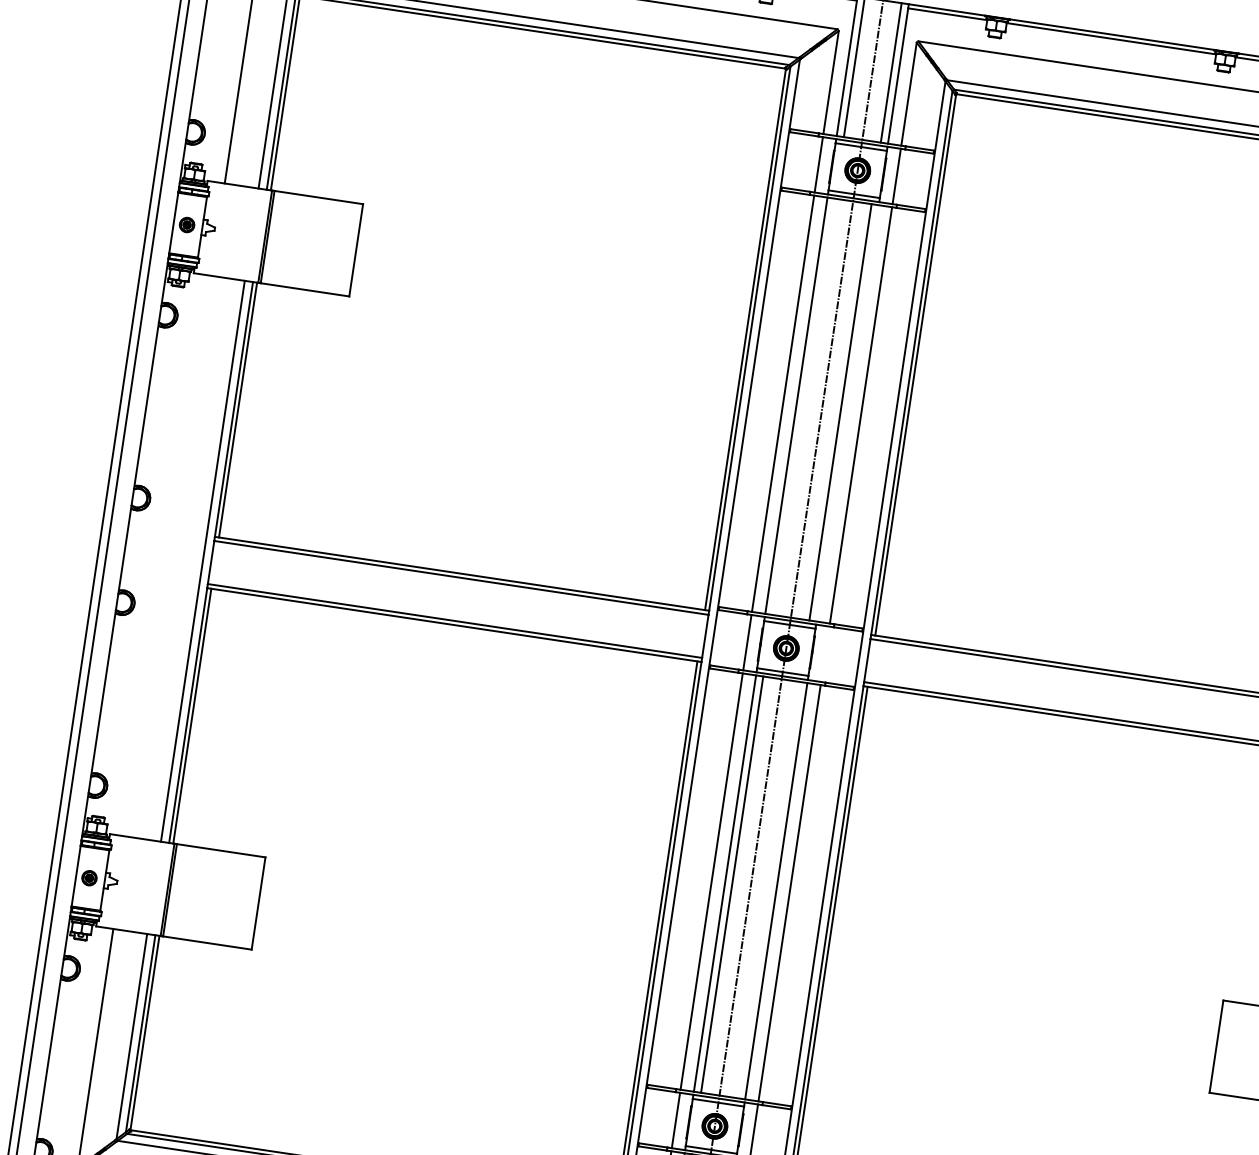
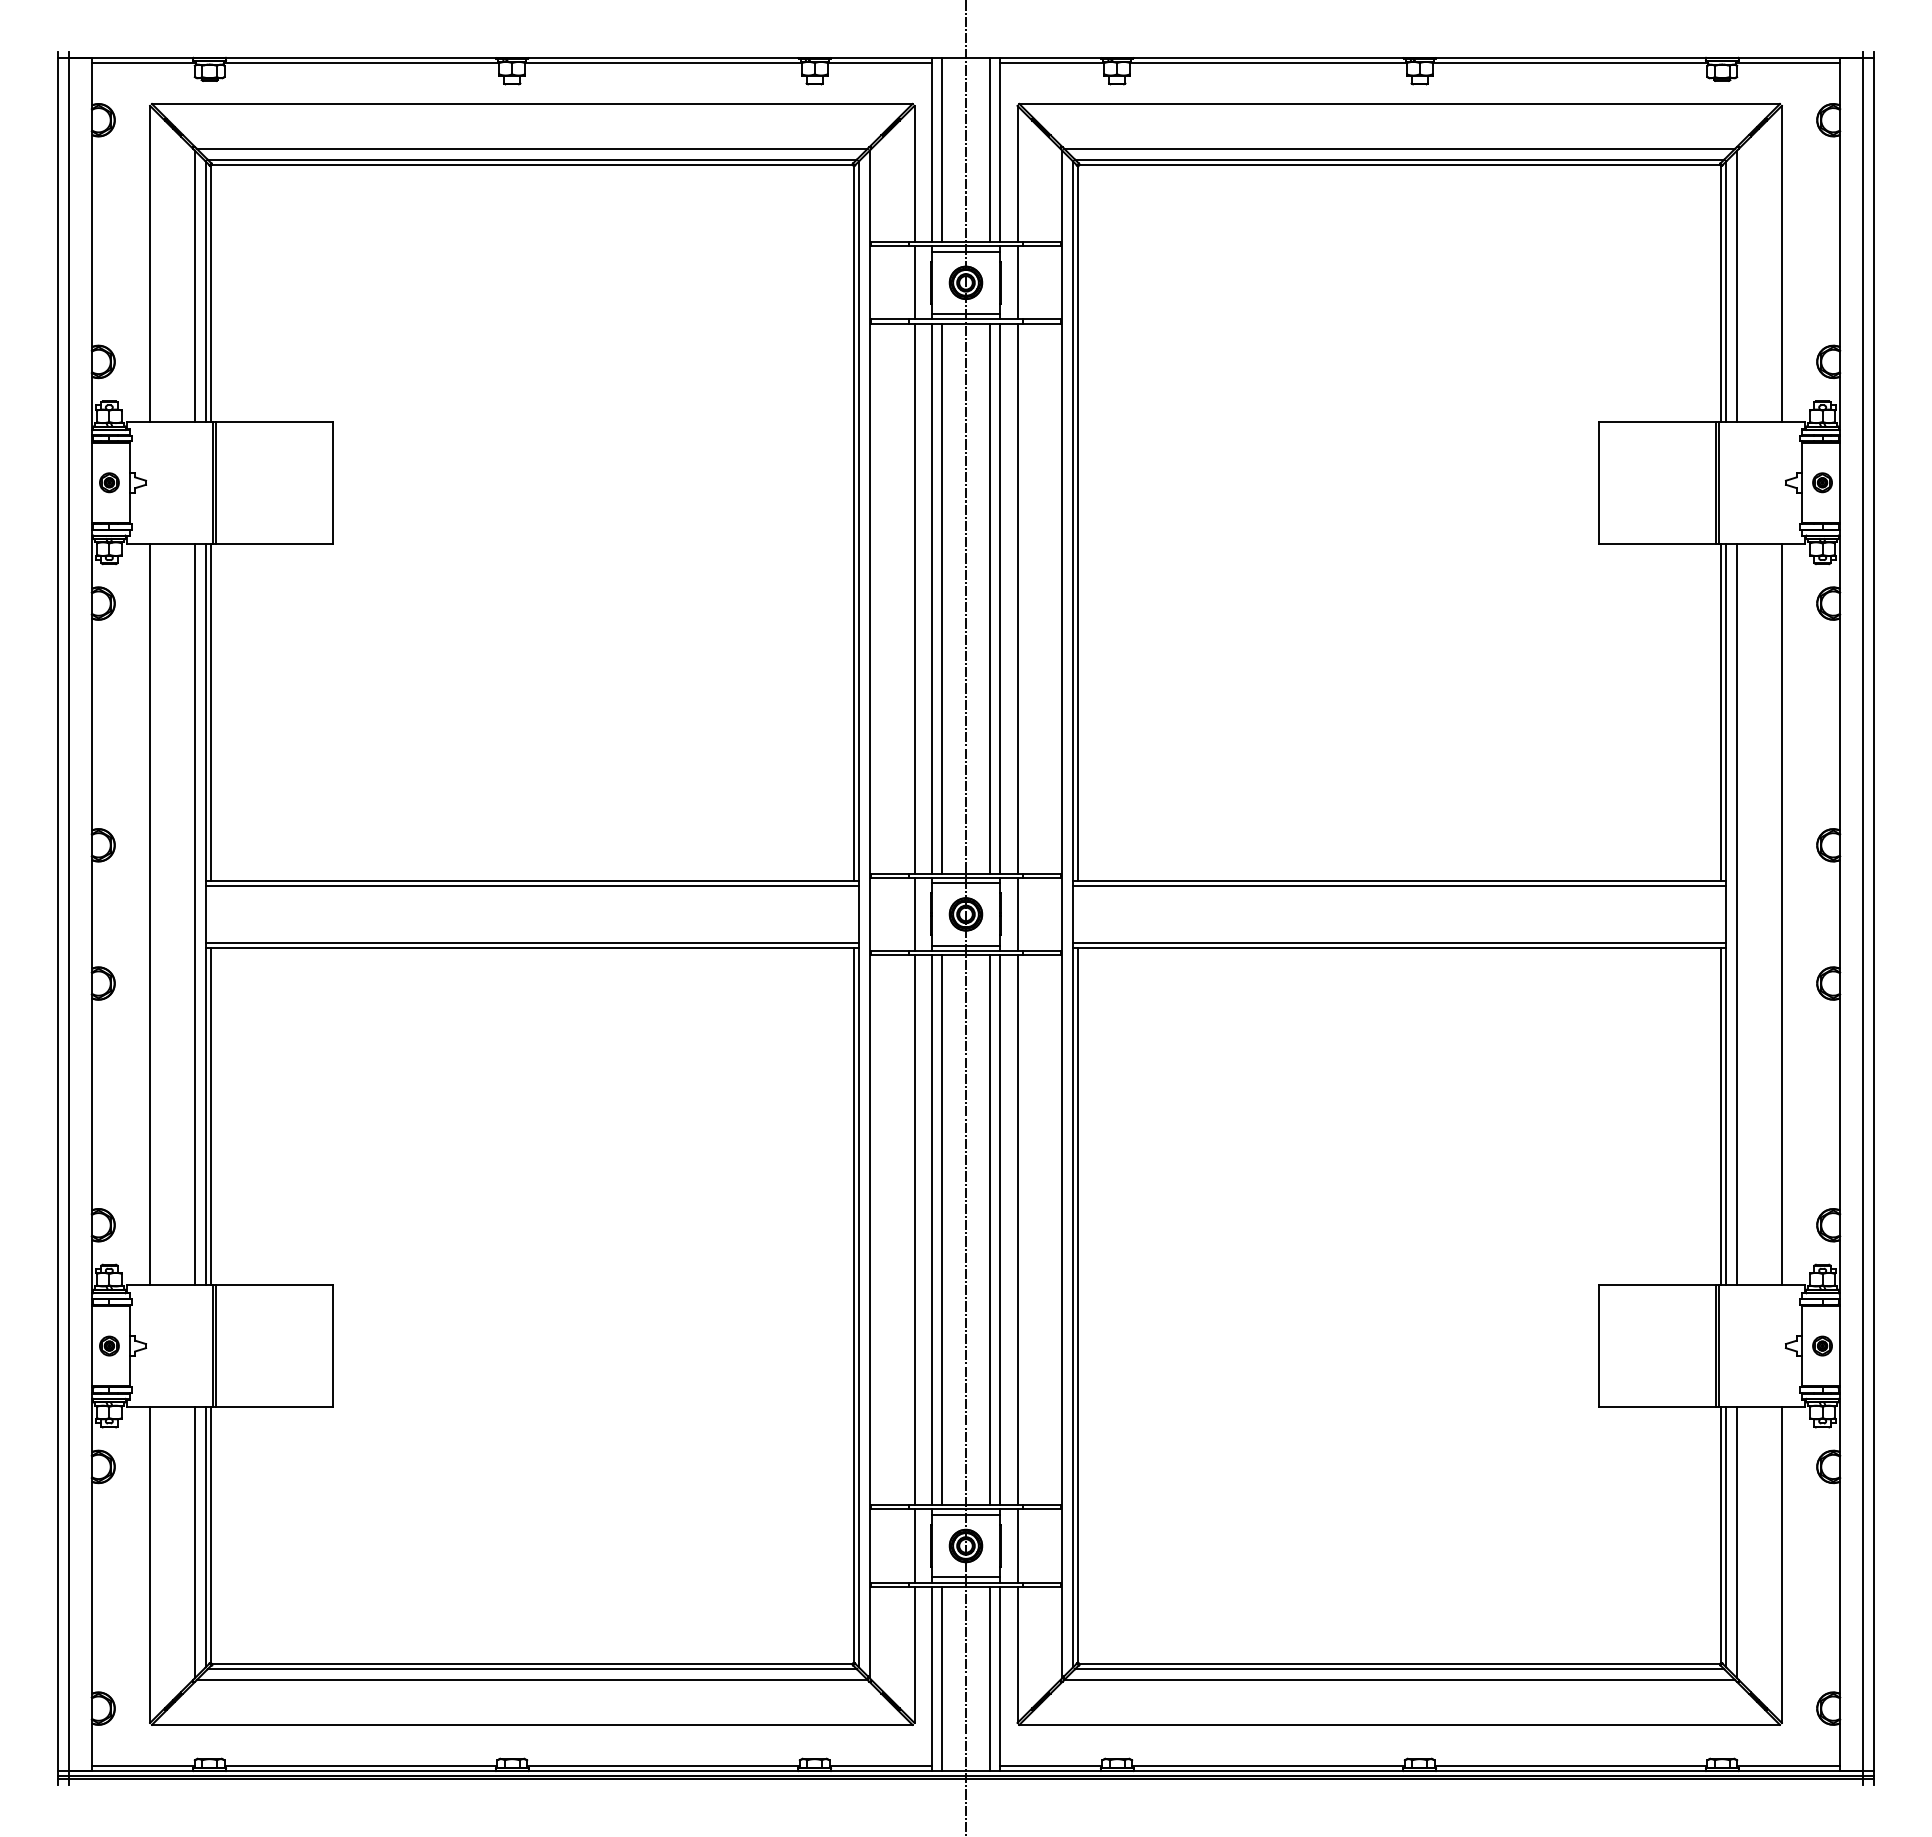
line: (803, 406) -> (941, 598), added
line: (847, 413) -> (999, 598), added
line: (169, 556) -> (150, 914), added
line: (825, 654) -> (1017, 914), added
line: (769, 890) -> (990, 1230), added

